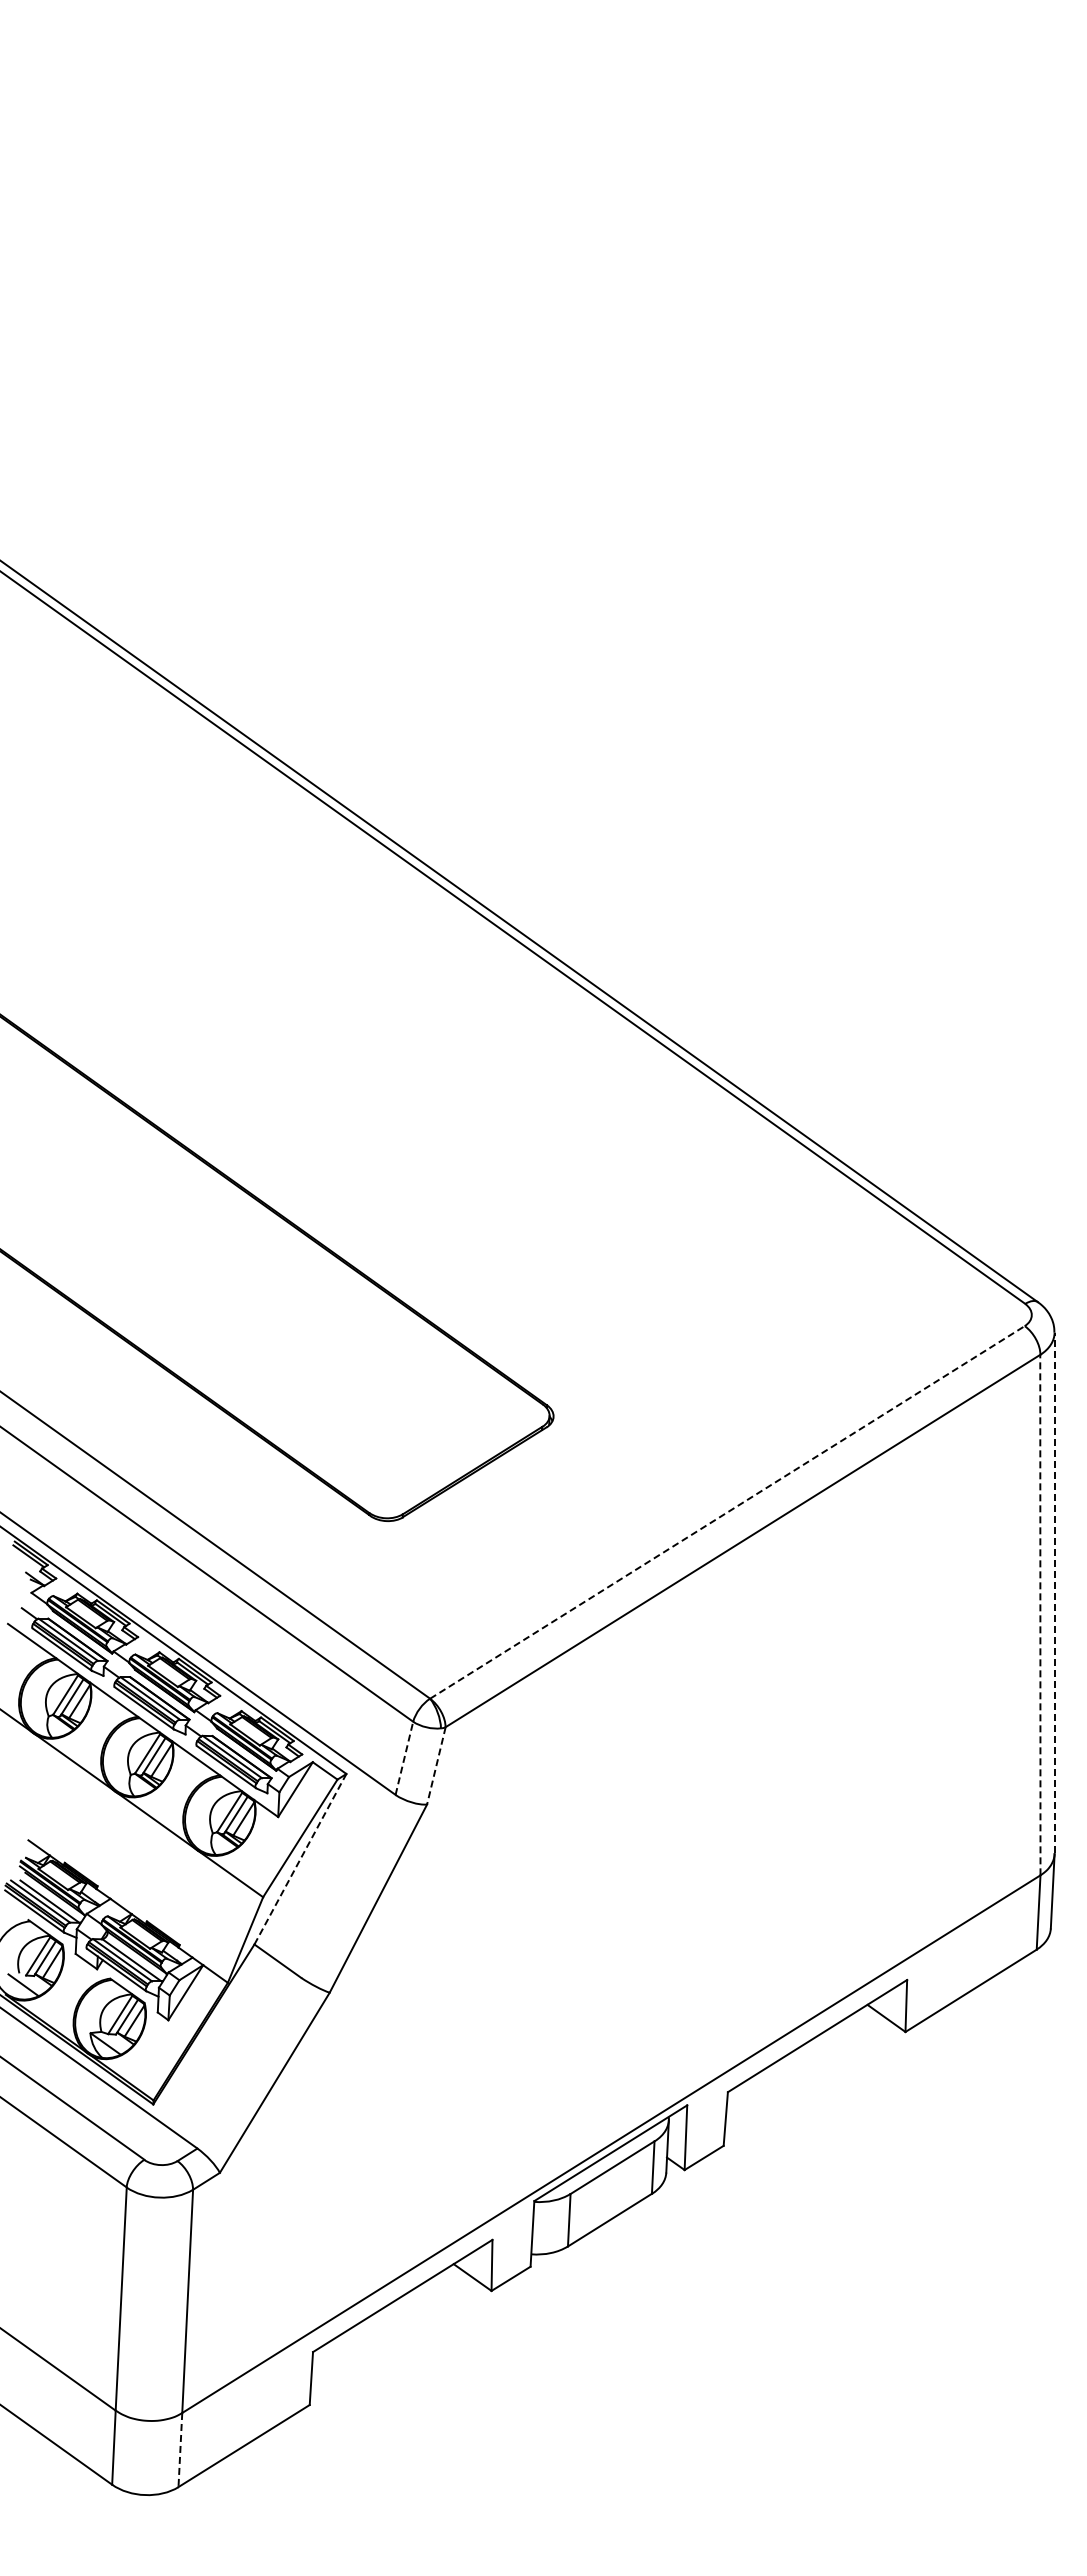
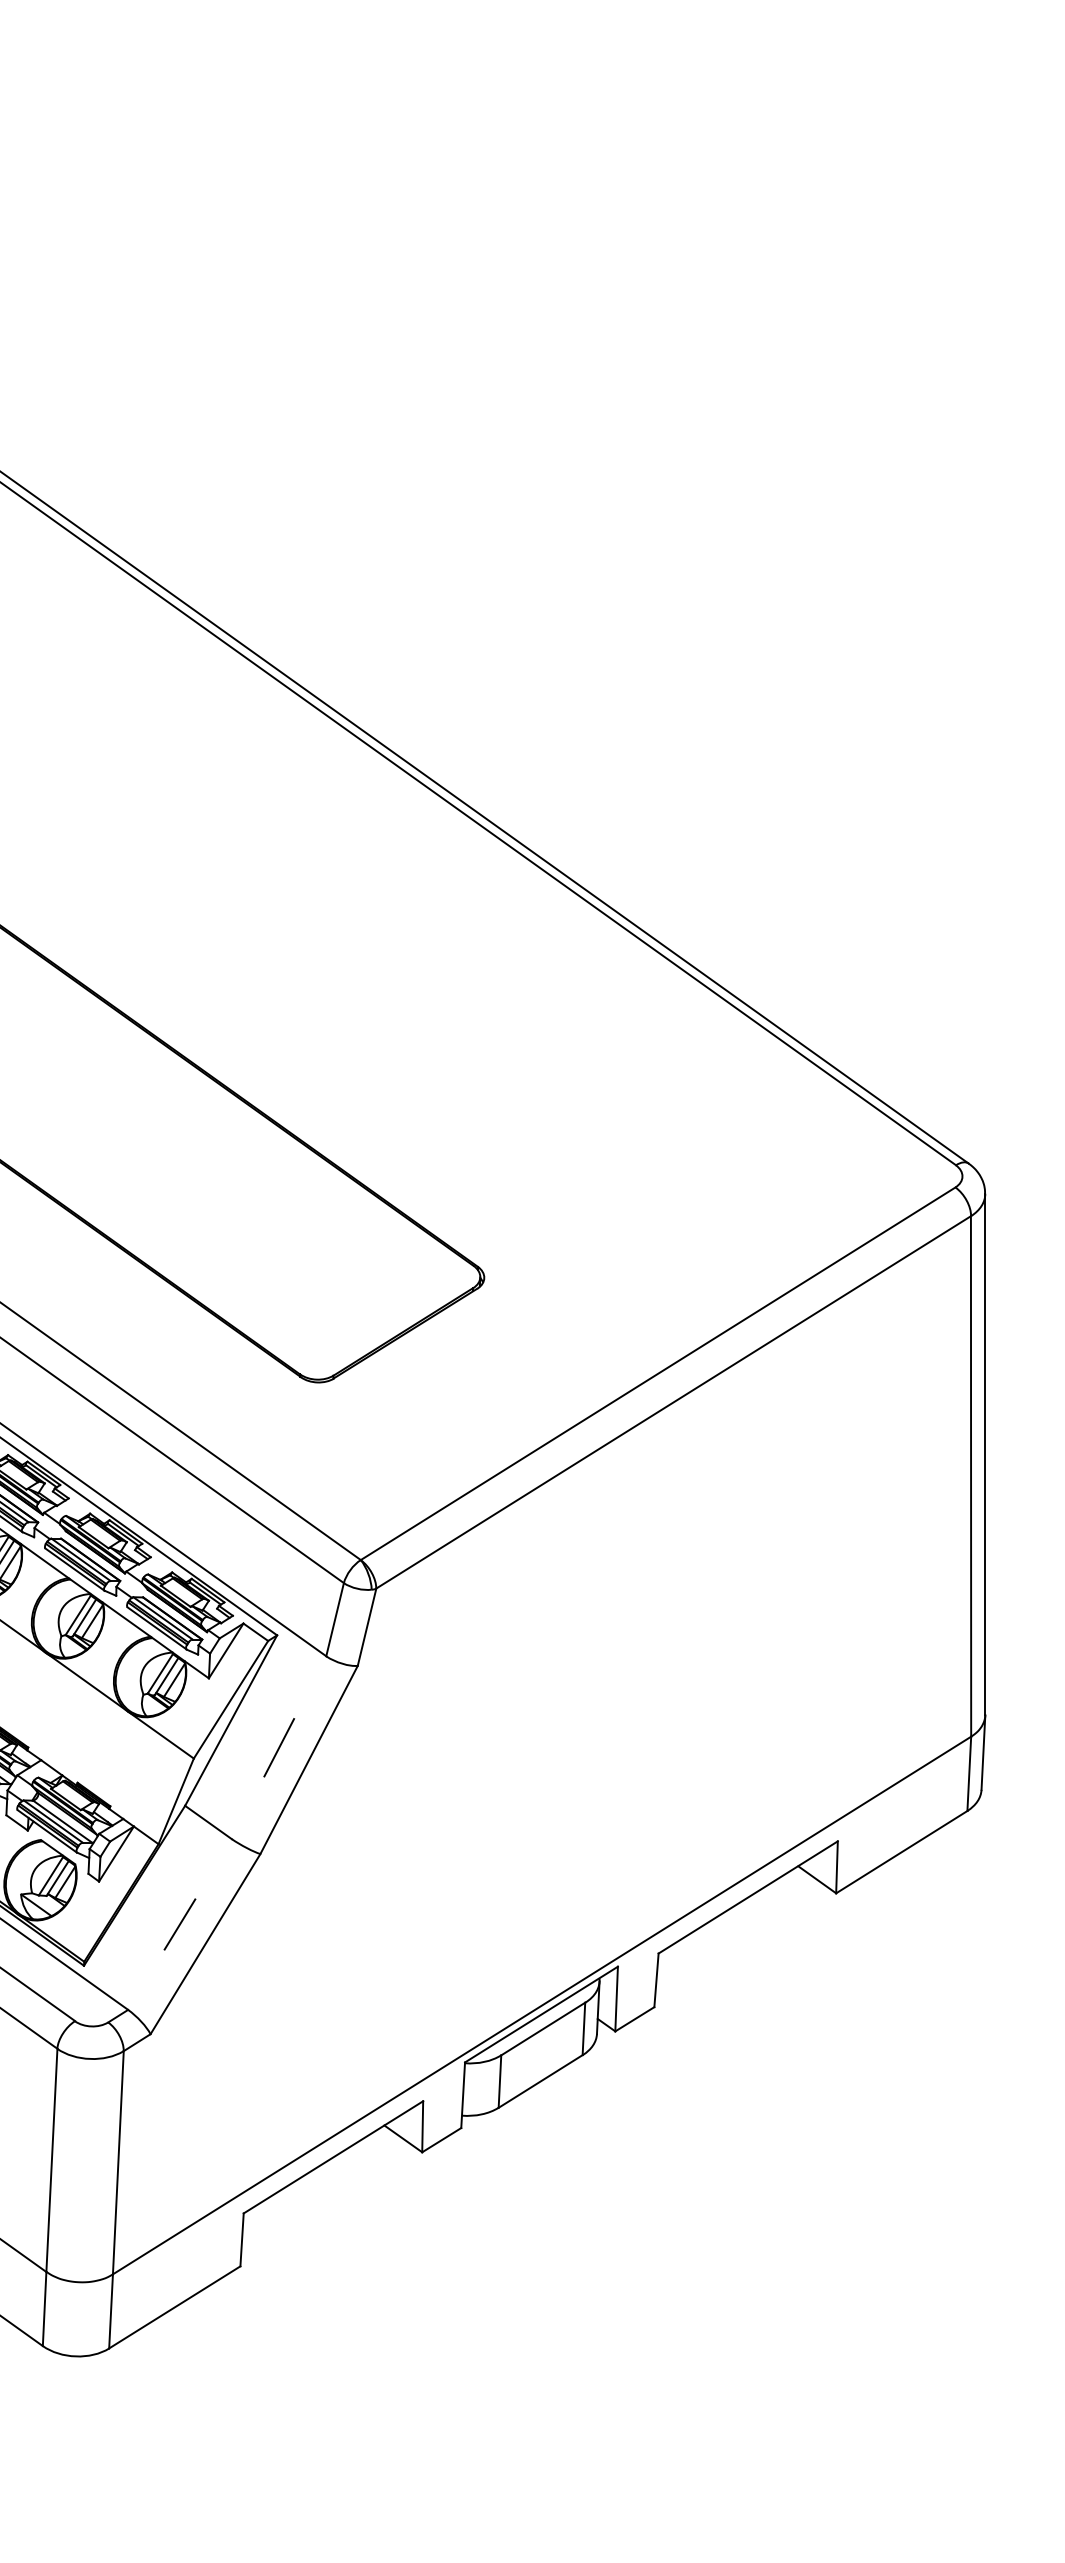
line: (727, 1512) -> (658, 1373), dashed -> solid
line: (1054, 1592) -> (985, 1453), dashed -> solid
line: (1040, 1614) -> (971, 1475), dashed -> solid
line: (404, 1758) -> (335, 1619), dashed -> solid
line: (436, 1765) -> (367, 1626), dashed -> solid
line: (300, 1859) -> (231, 1720), dashed -> solid
line: (348, 1885) -> (279, 1746), added
line: (249, 2063) -> (180, 1924), added
line: (180, 2450) -> (111, 2311), dashed -> solid

